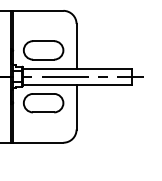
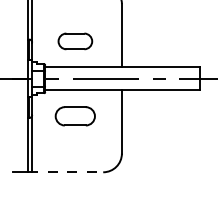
part: (43, 50) -> (75, 41), size x0.6
part: (43, 103) -> (75, 116), size x0.7
line: (37, 142) -> (66, 171), solid -> dashed

